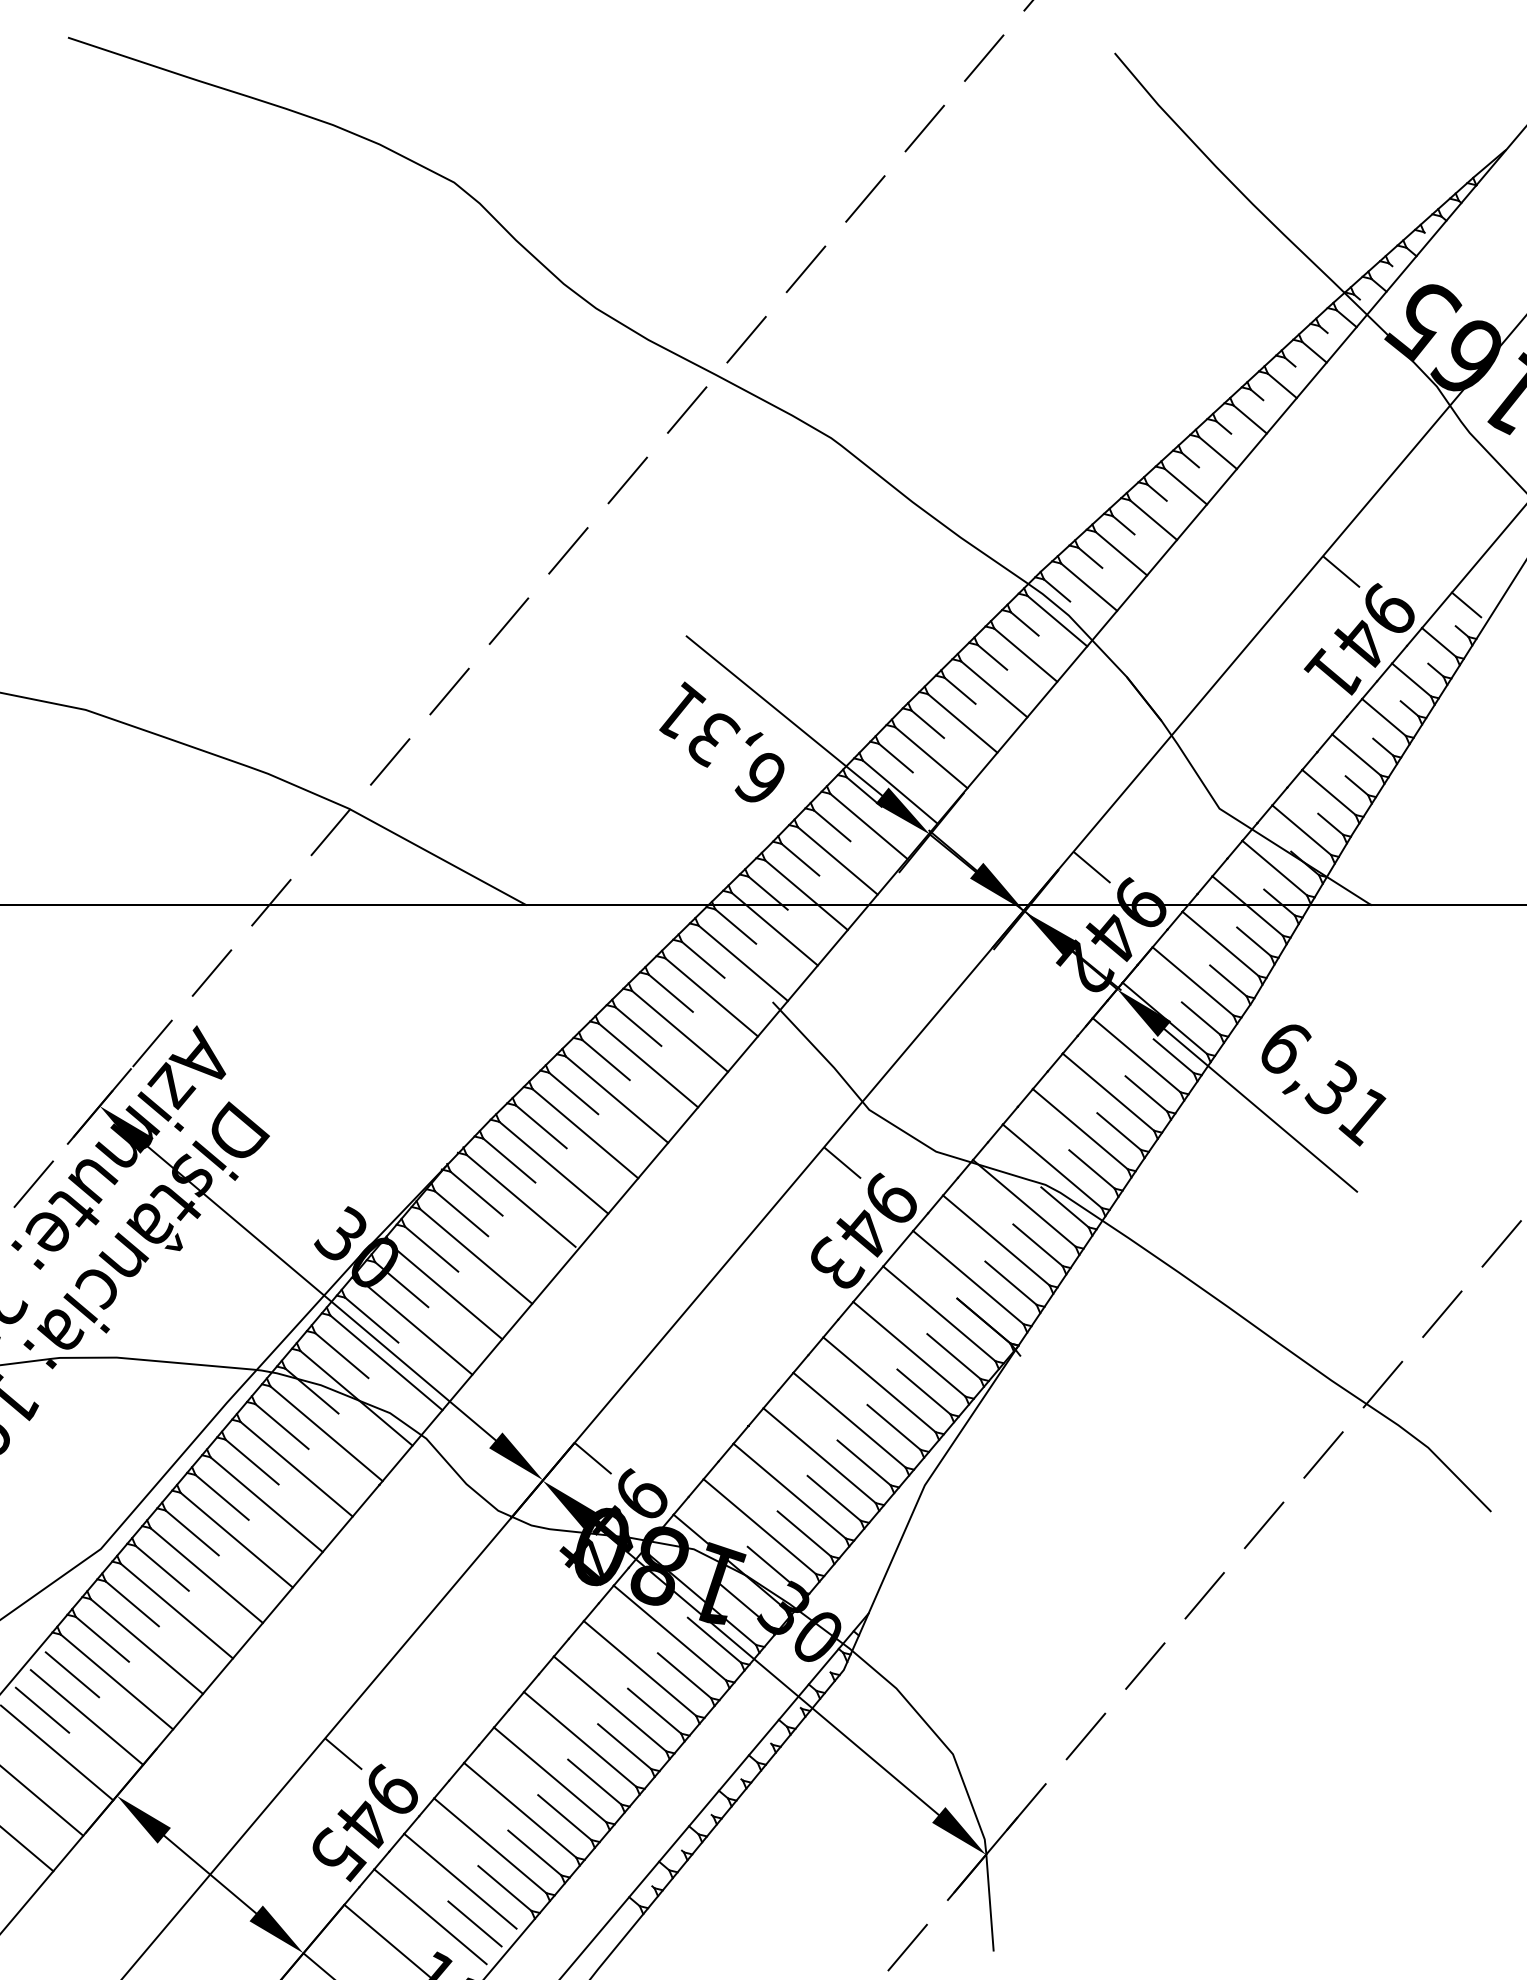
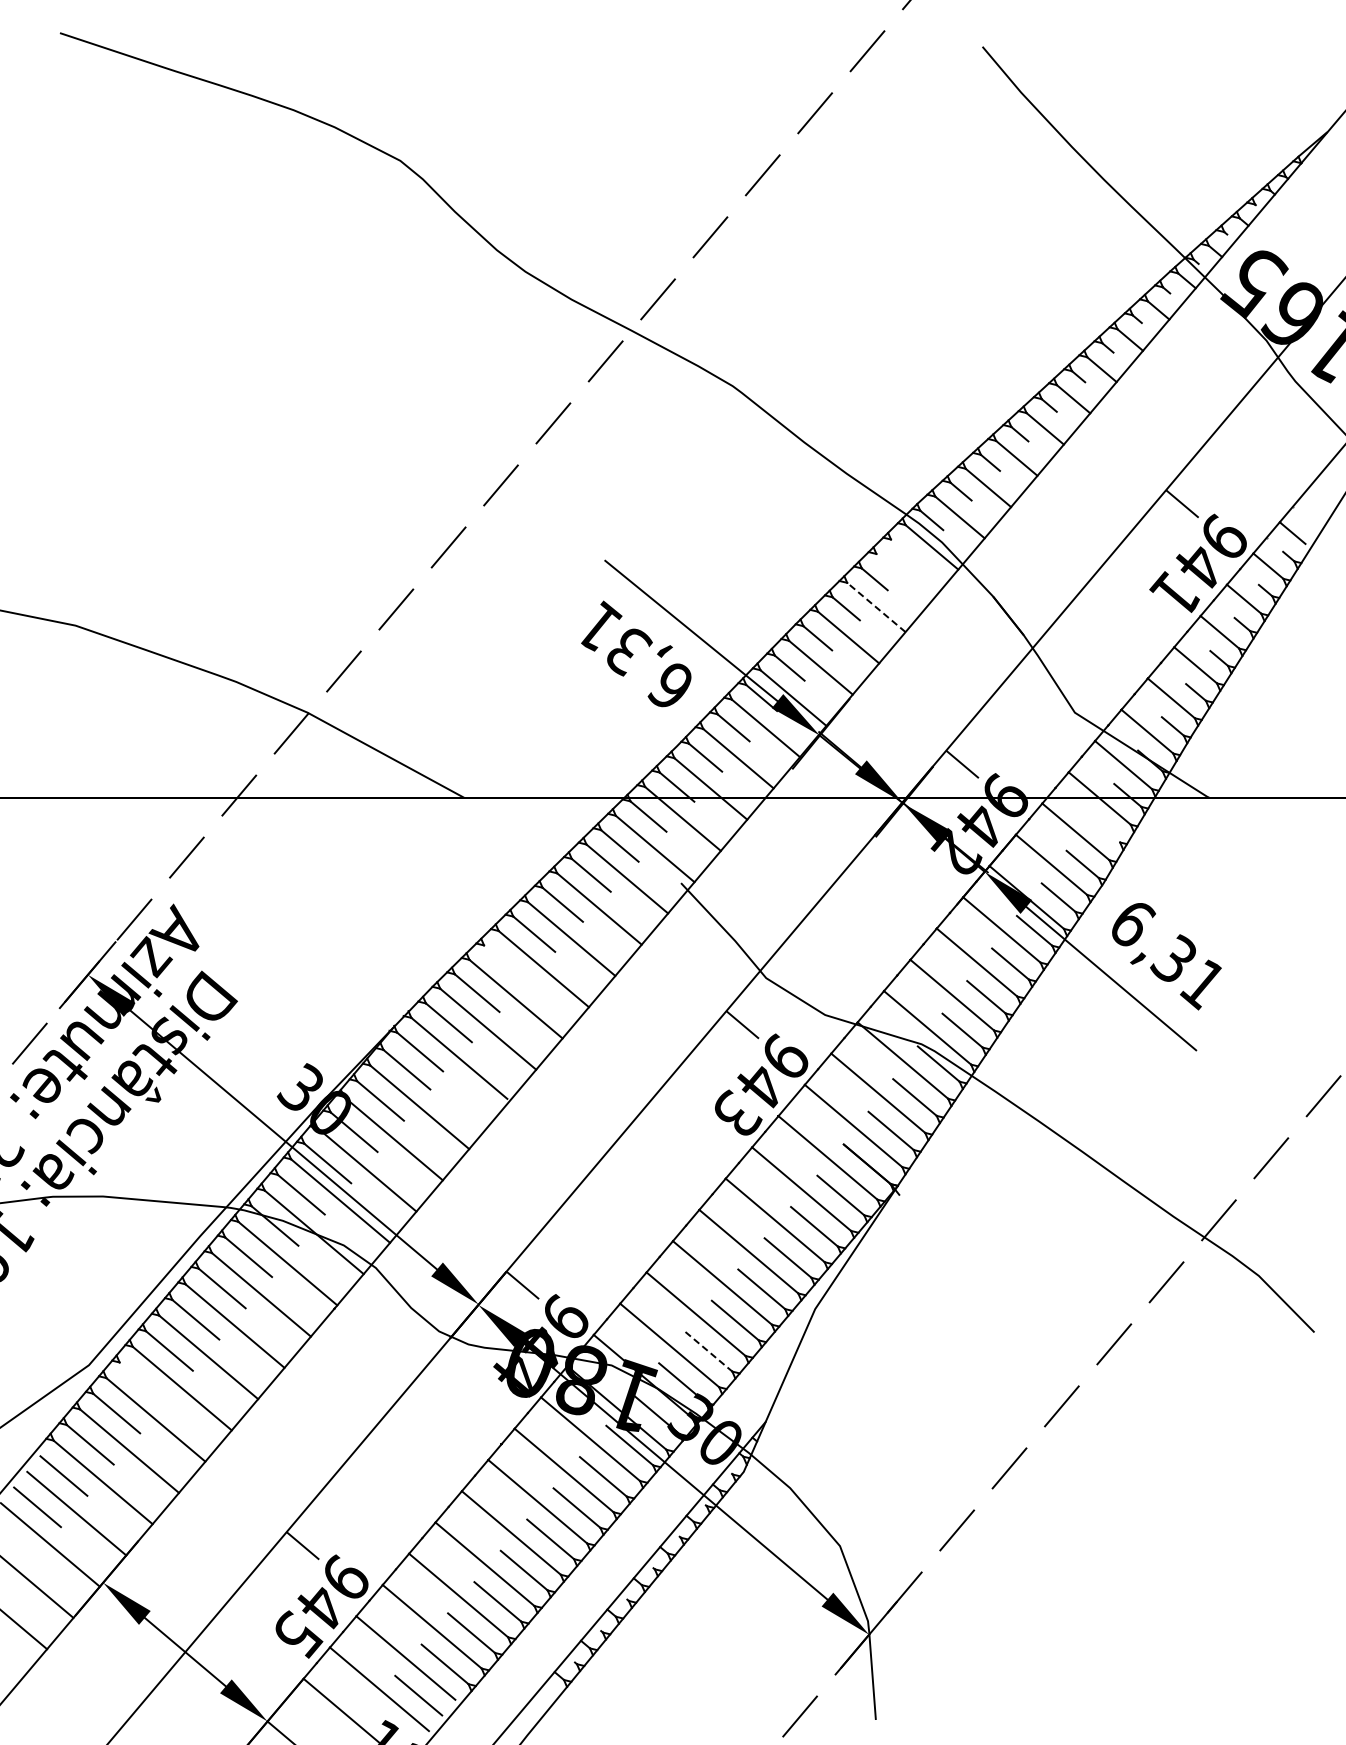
line: (1025, 623) -> (903, 549), removed
line: (1025, 654) -> (903, 576), removed
line: (994, 689) -> (876, 607), solid -> dashed
line: (1254, 941) -> (1105, 829), removed
line: (573, 1093) -> (505, 963), removed
line: (803, 1533) -> (708, 1351), solid -> dashed
line: (161, 1568) -> (142, 1382), removed

